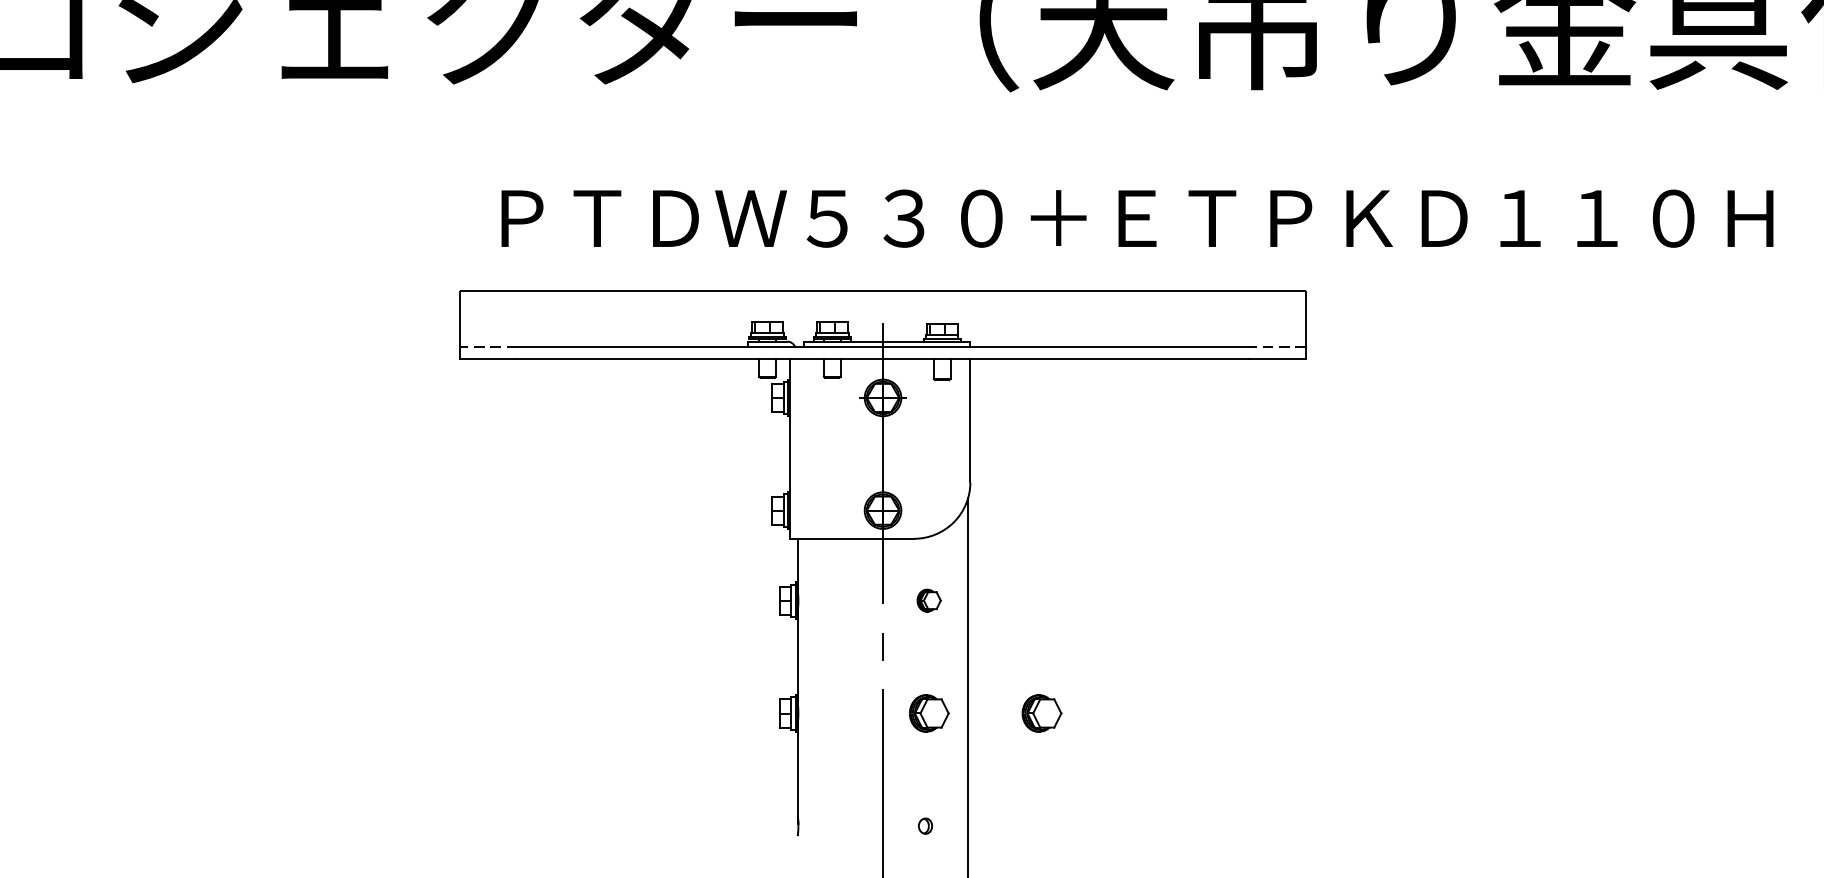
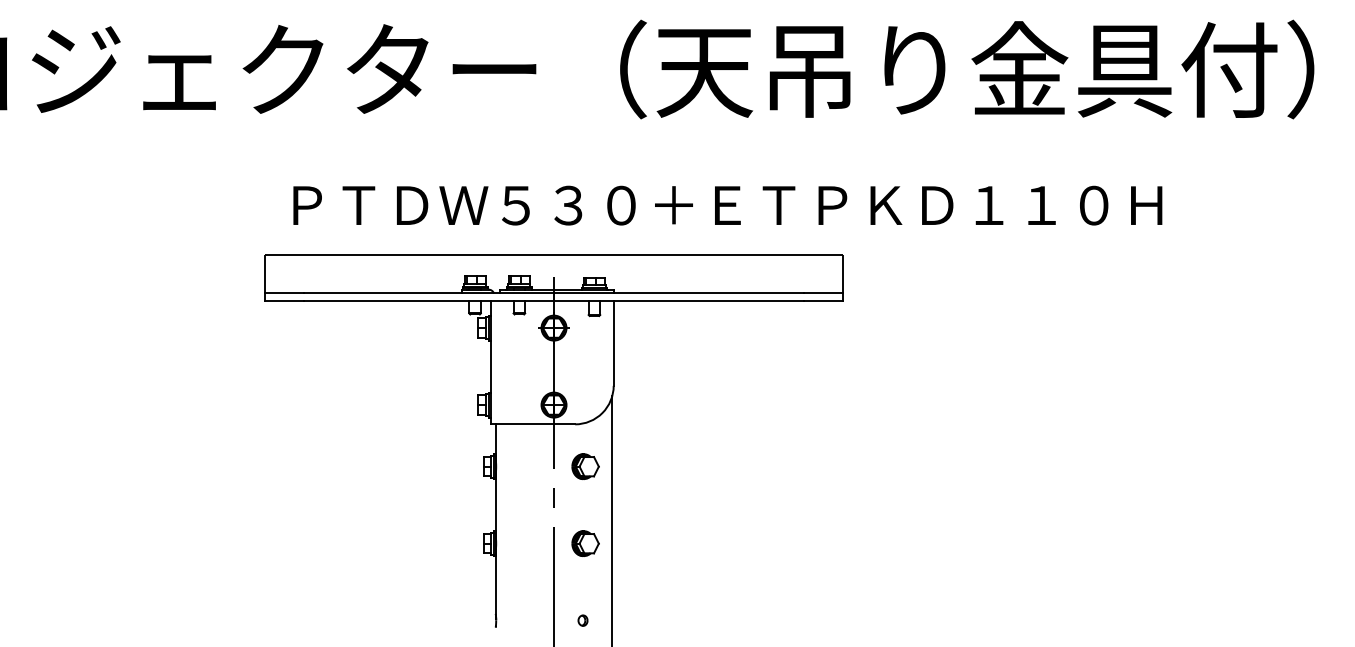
line: (488, 347) -> (284, 293), dashed -> solid
line: (1277, 347) -> (823, 293), dashed -> solid
part: (929, 600) -> (585, 466), size x1.67
part: (1041, 713) -> (662, 543), removed

